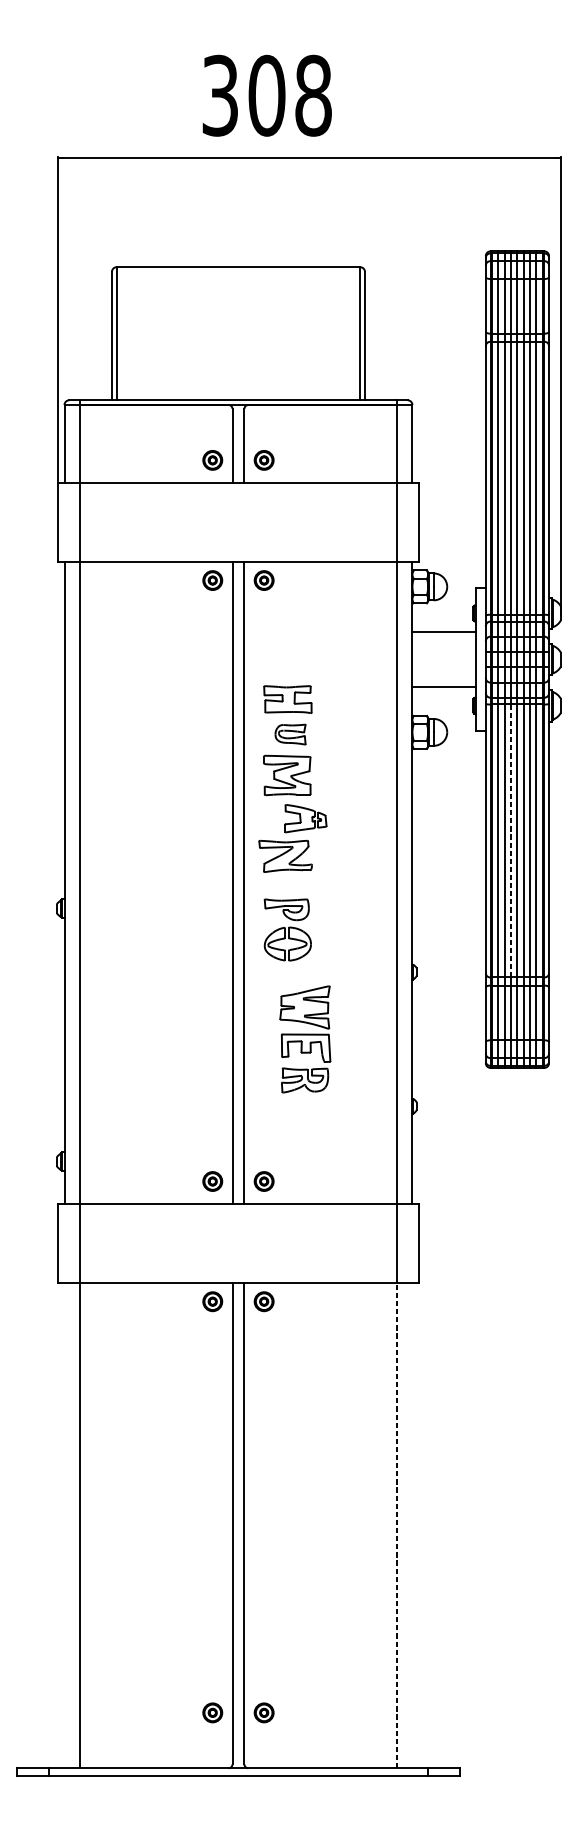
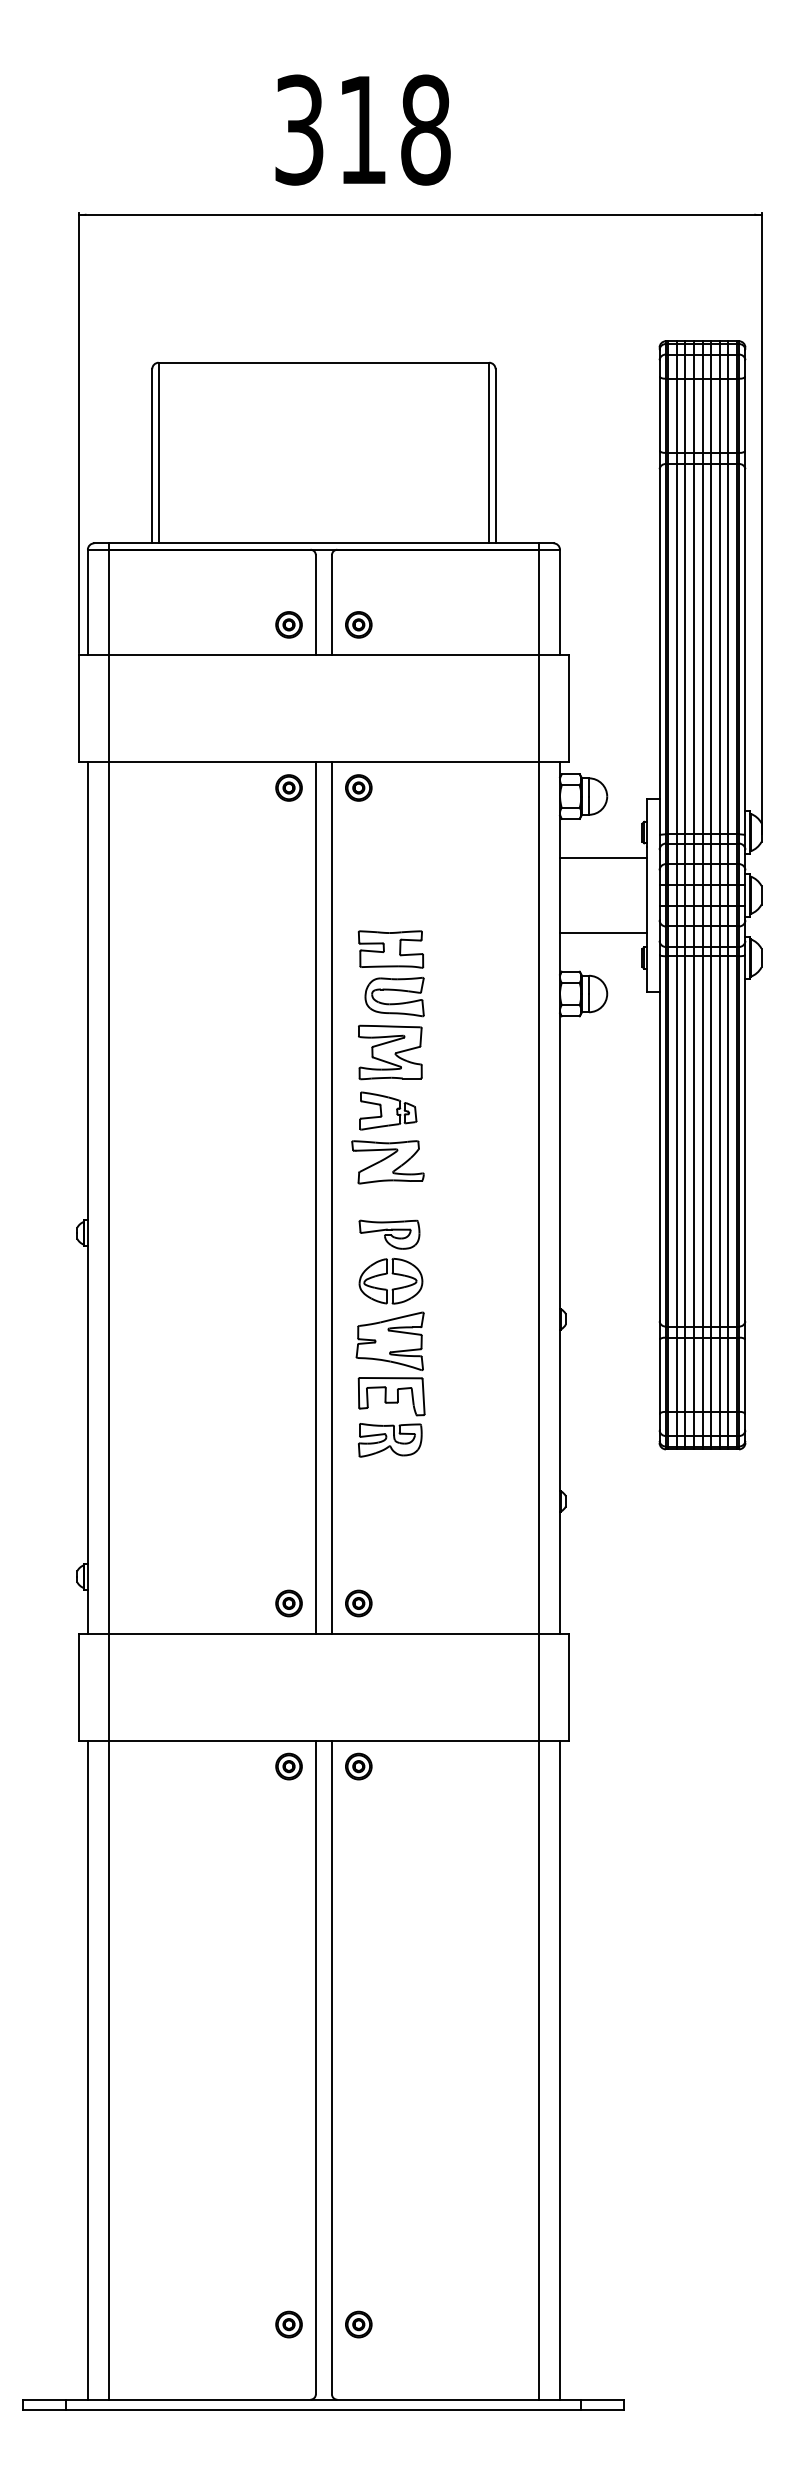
text: (266, 95) -> (362, 129), 308 -> 318
part: (290, 734) -> (394, 996), size x1.43
part: (305, 818) -> (388, 1110), moved
line: (510, 840) -> (693, 1140), dashed -> solid
part: (305, 1039) -> (390, 1384), moved
line: (64, 1524) -> (87, 2069), added
line: (396, 1524) -> (538, 2069), dashed -> solid
line: (412, 1524) -> (560, 2069), added

